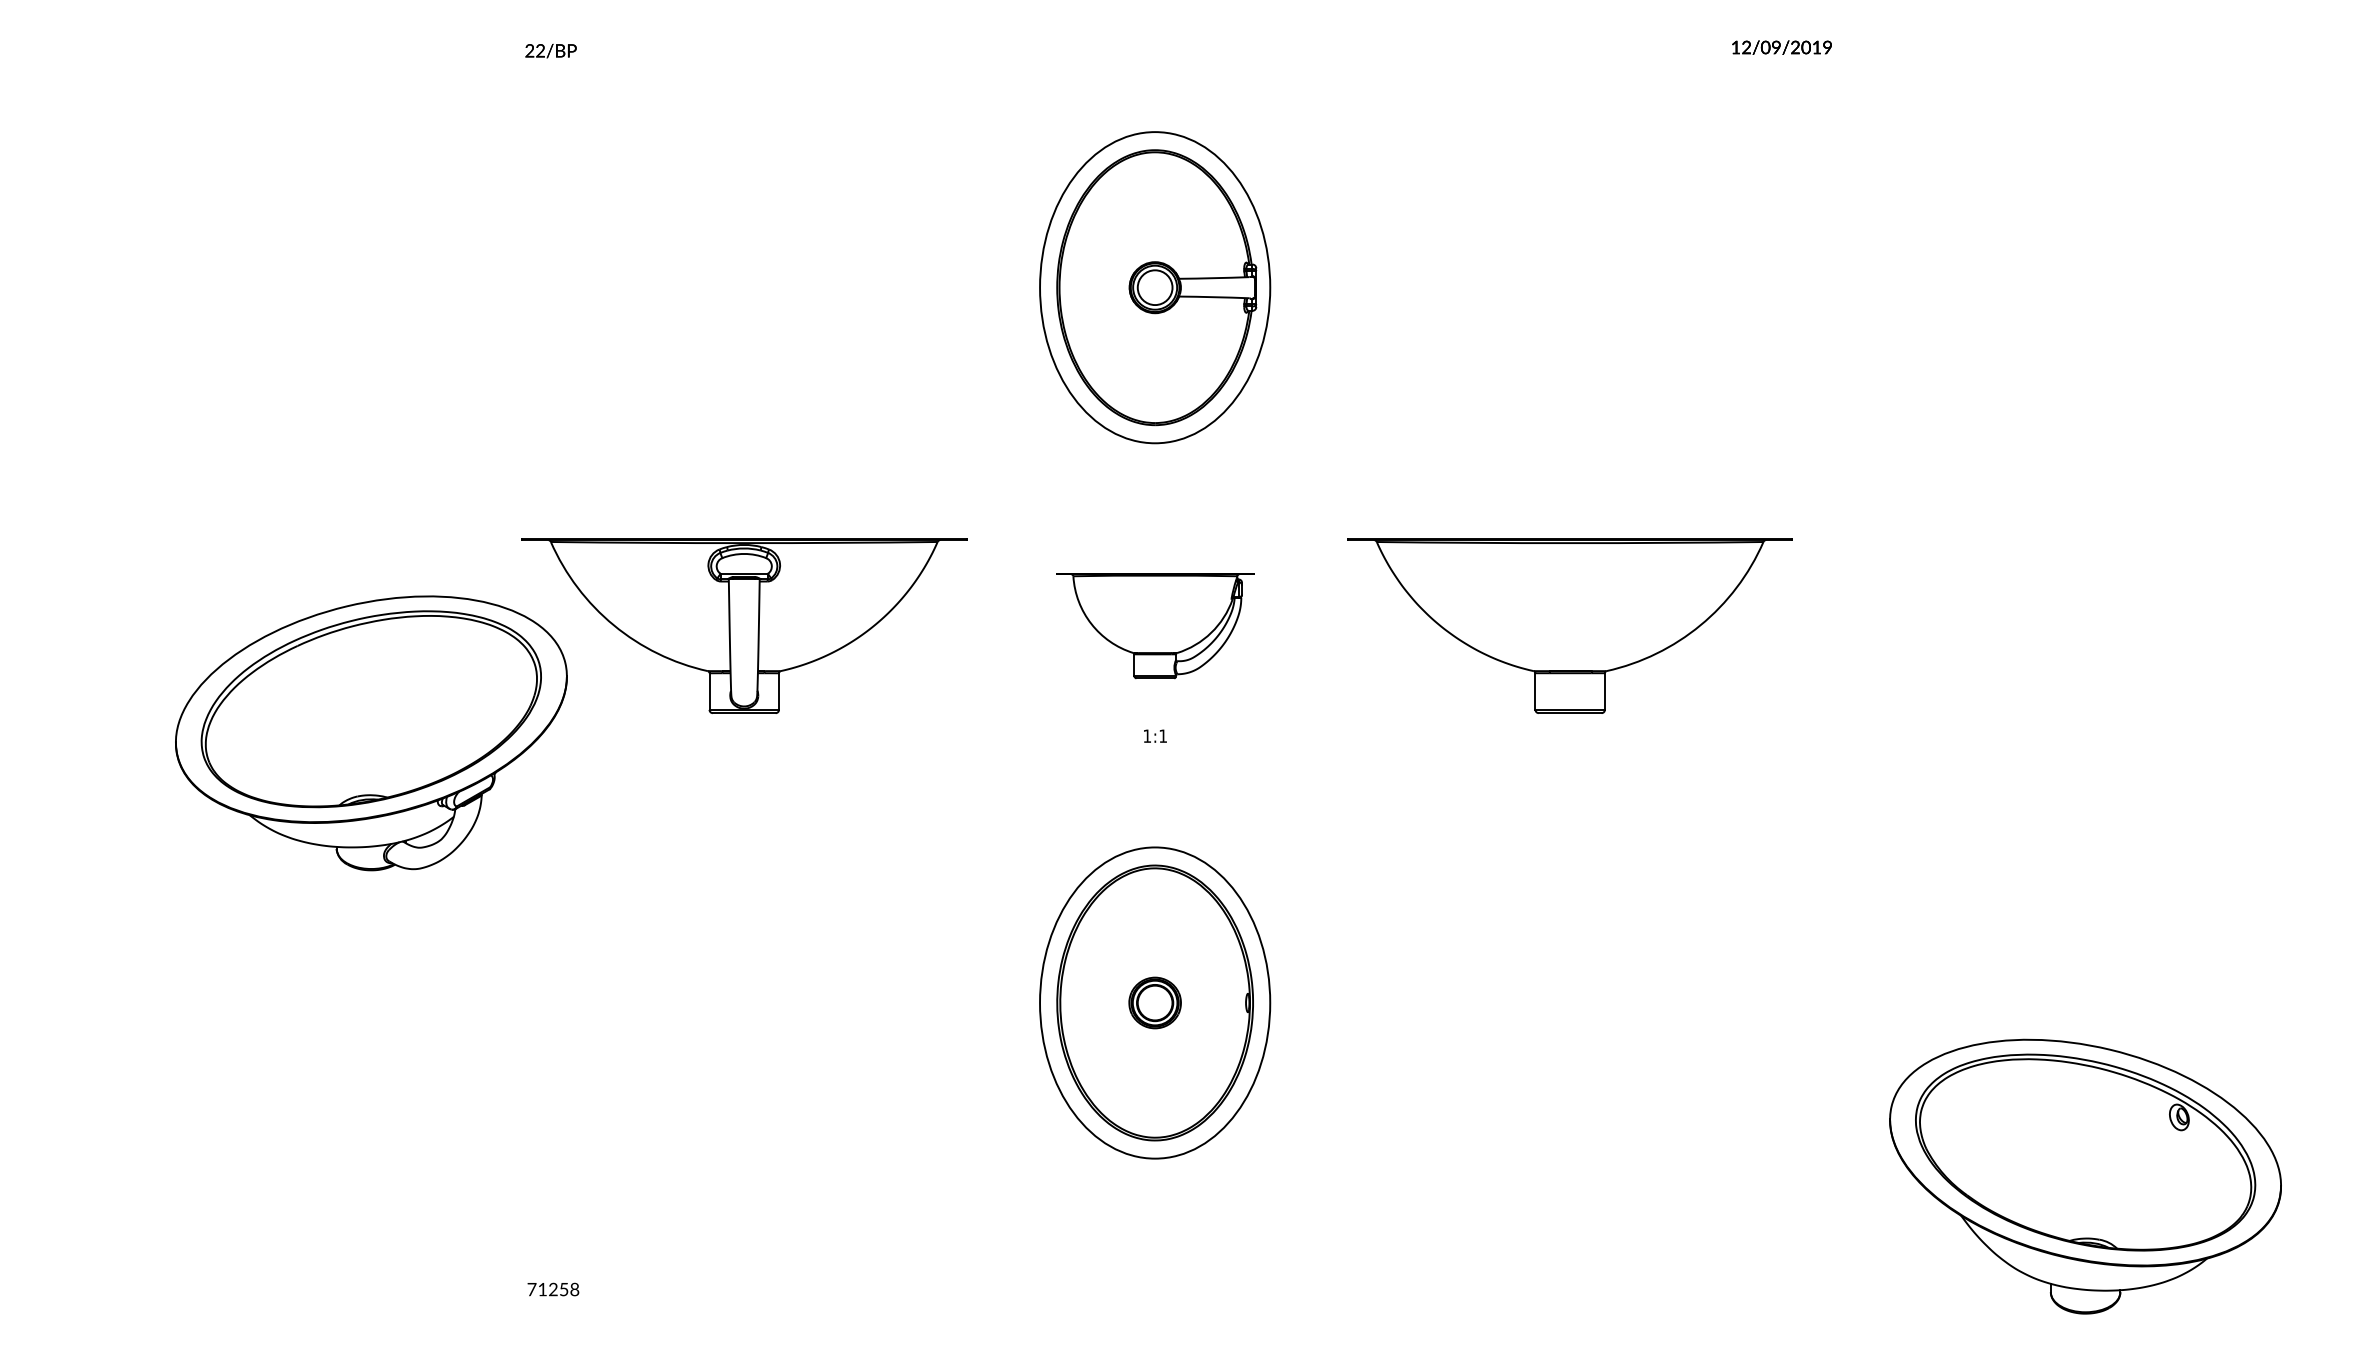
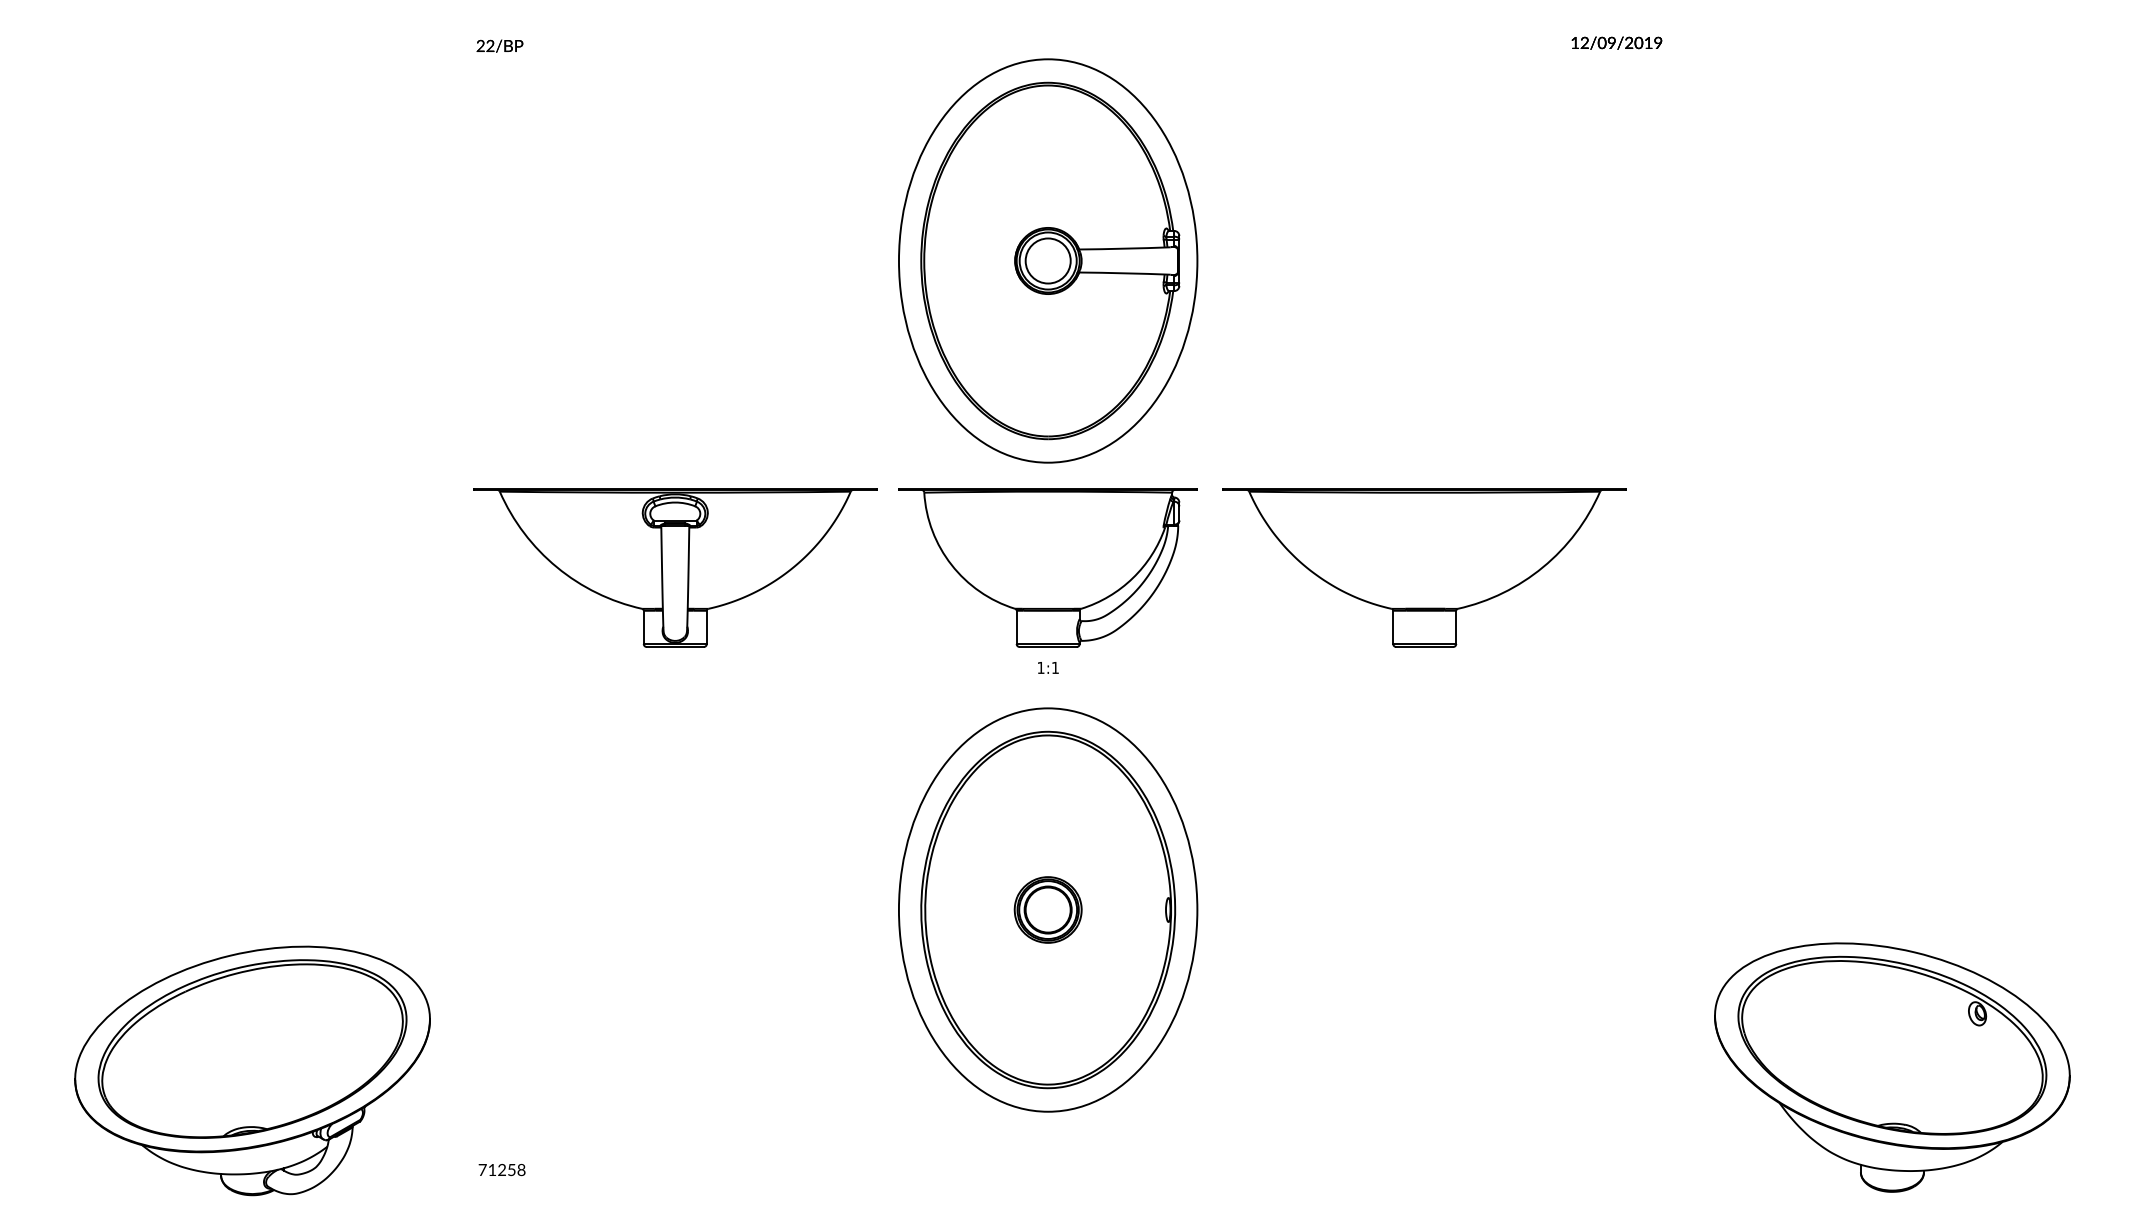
part: (1154, 287) -> (1047, 260), size x1.43
part: (1155, 625) -> (1048, 567), size x1.67
part: (371, 733) -> (252, 1071), moved
part: (1154, 1002) -> (1047, 909), size x1.43

